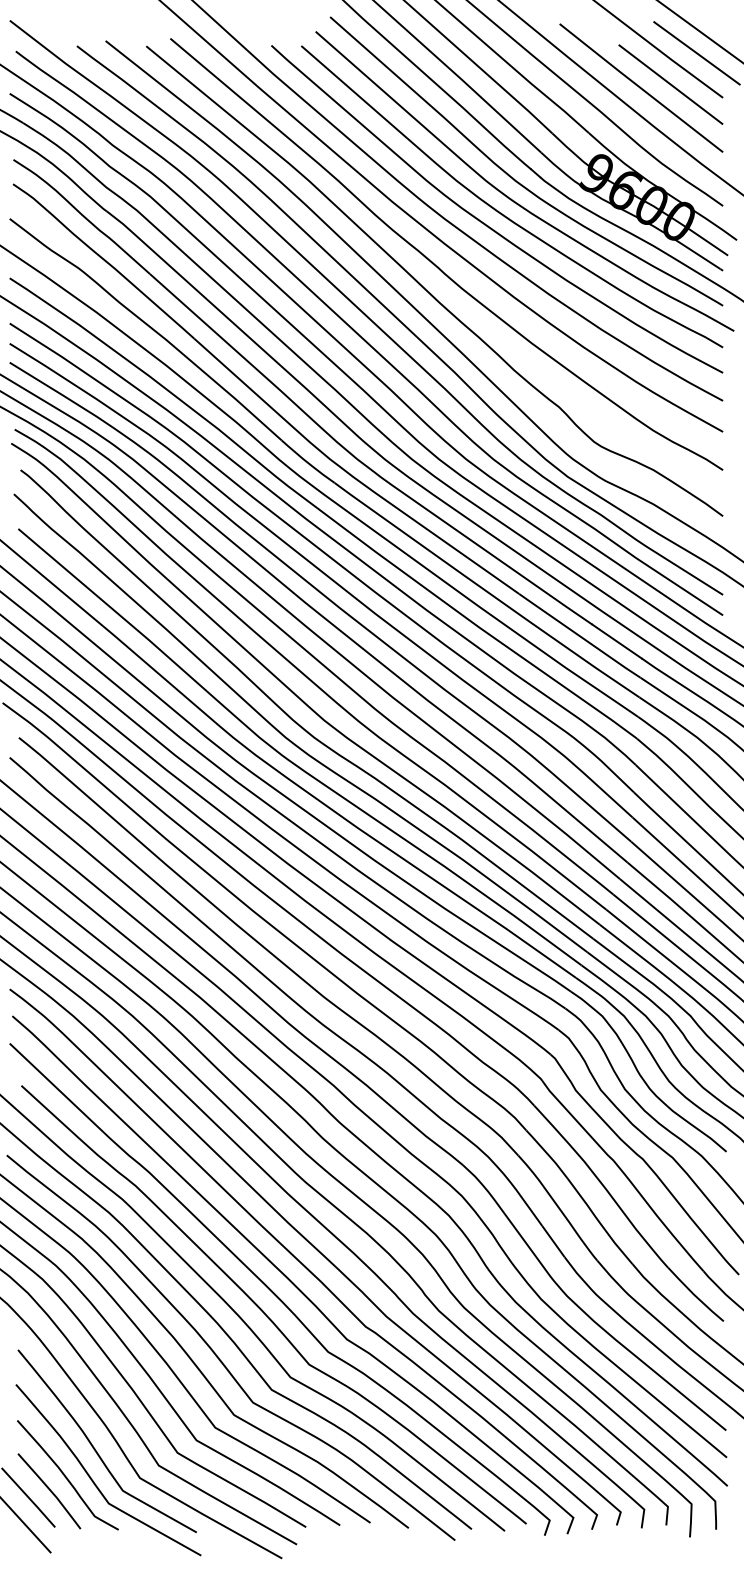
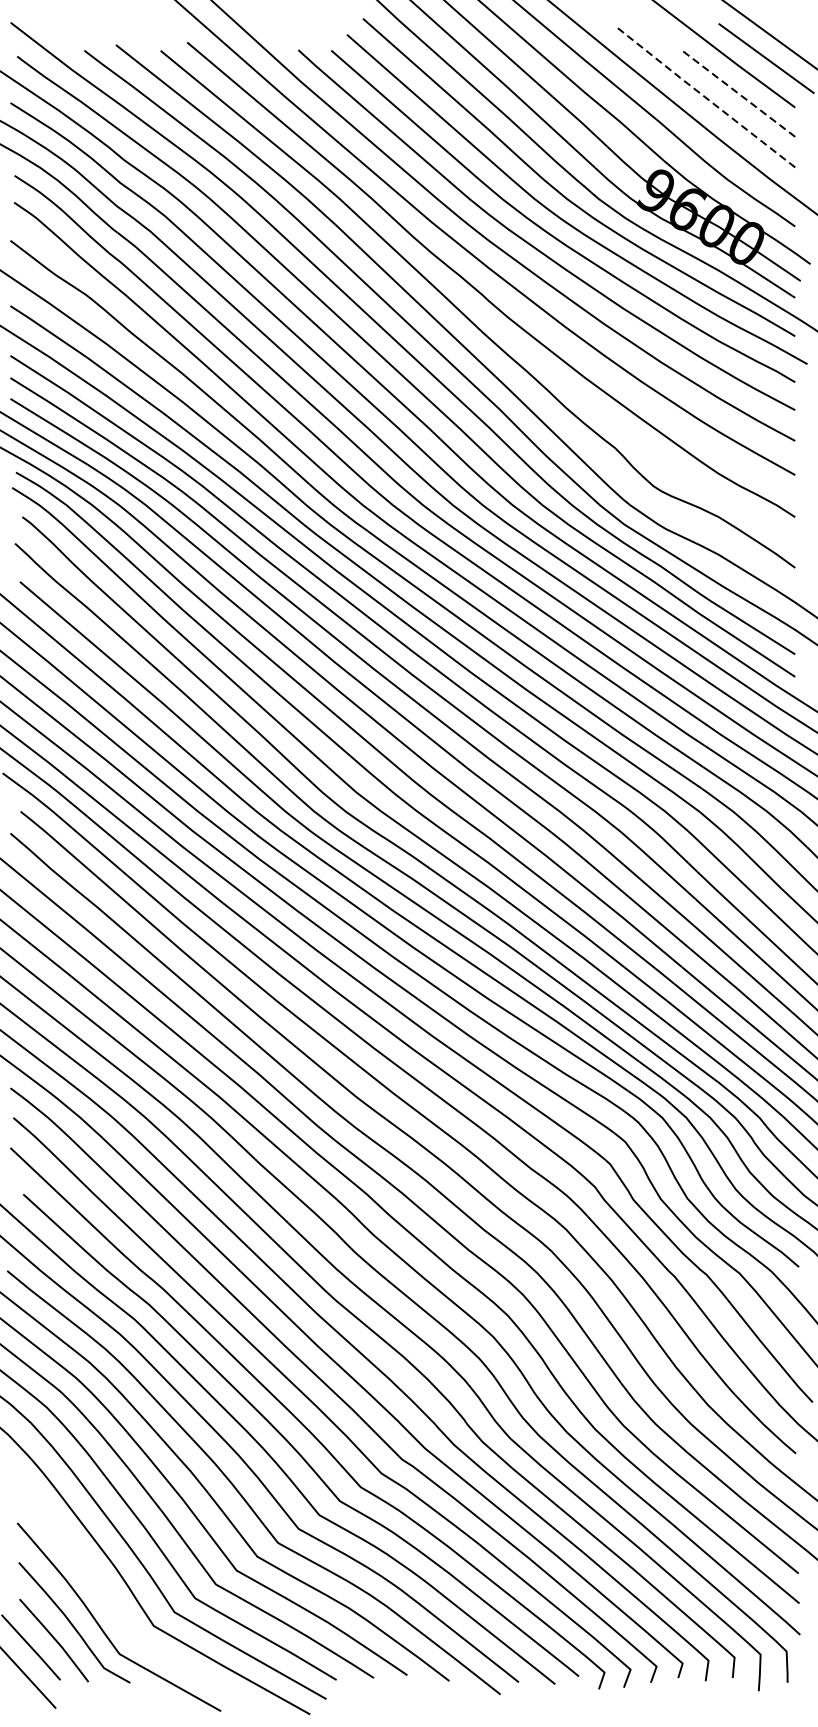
line: (670, 84) -> (737, 92), solid -> dashed
line: (640, 88) -> (704, 97), solid -> dashed
curve: (95, 1448) -> (104, 1593), removed

